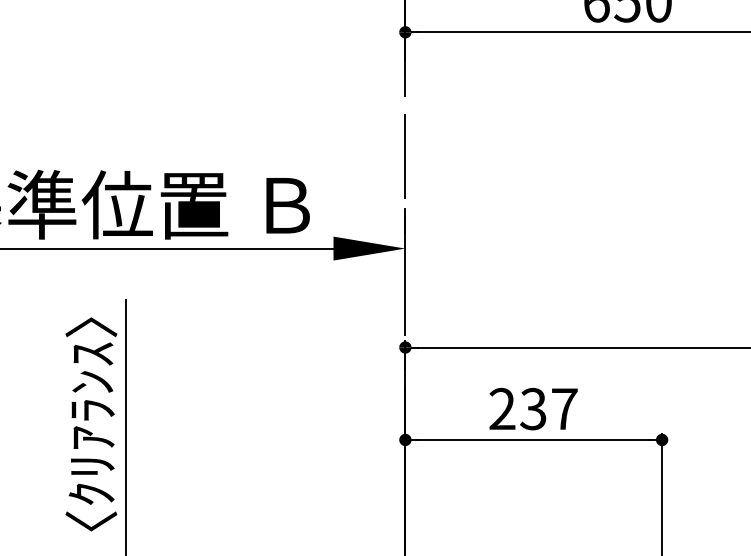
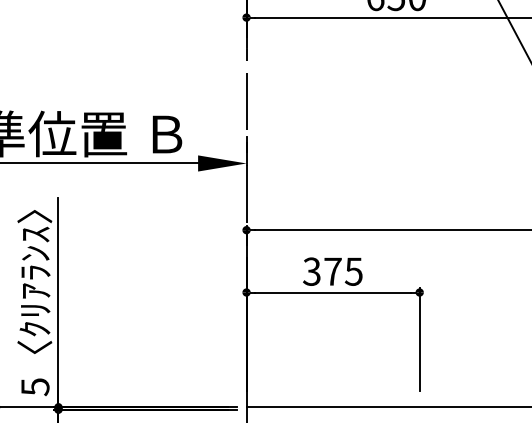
text: (532, 408) -> (332, 271), 237 -> 375

